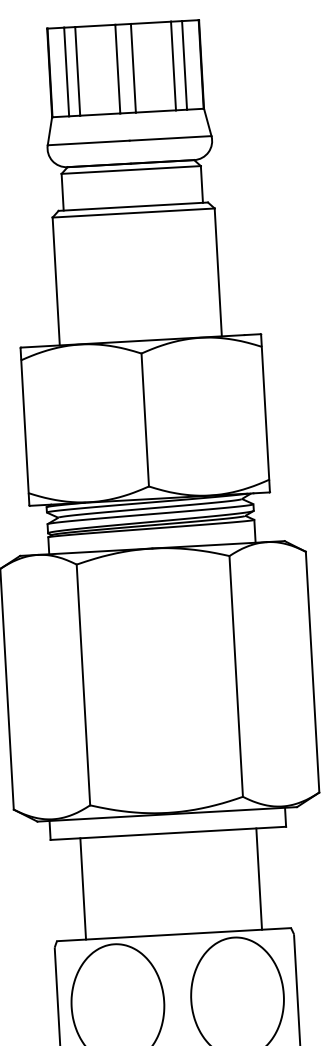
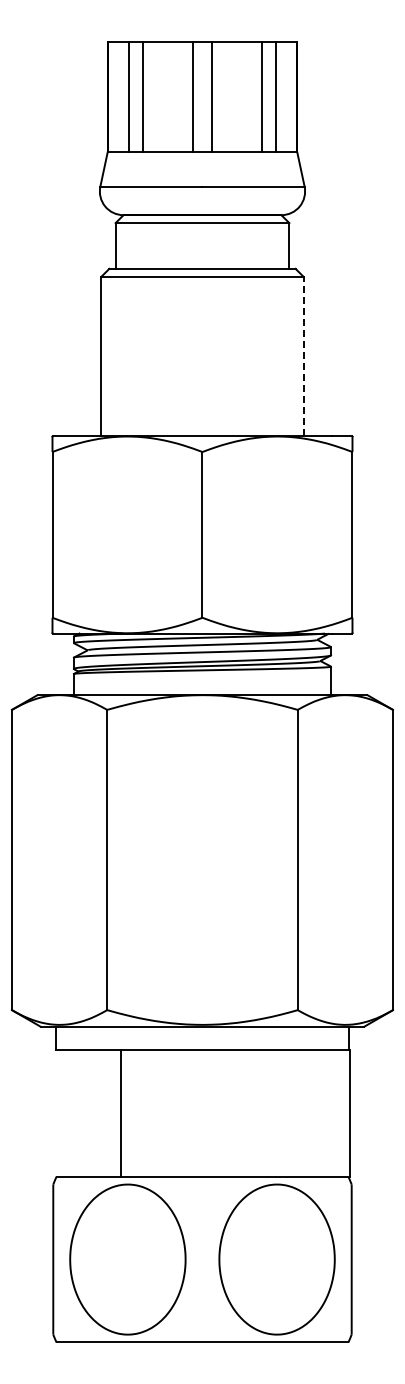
line: (218, 272) -> (303, 356), solid -> dashed
line: (259, 879) -> (350, 1113), moved
line: (82, 888) -> (120, 1113), moved

